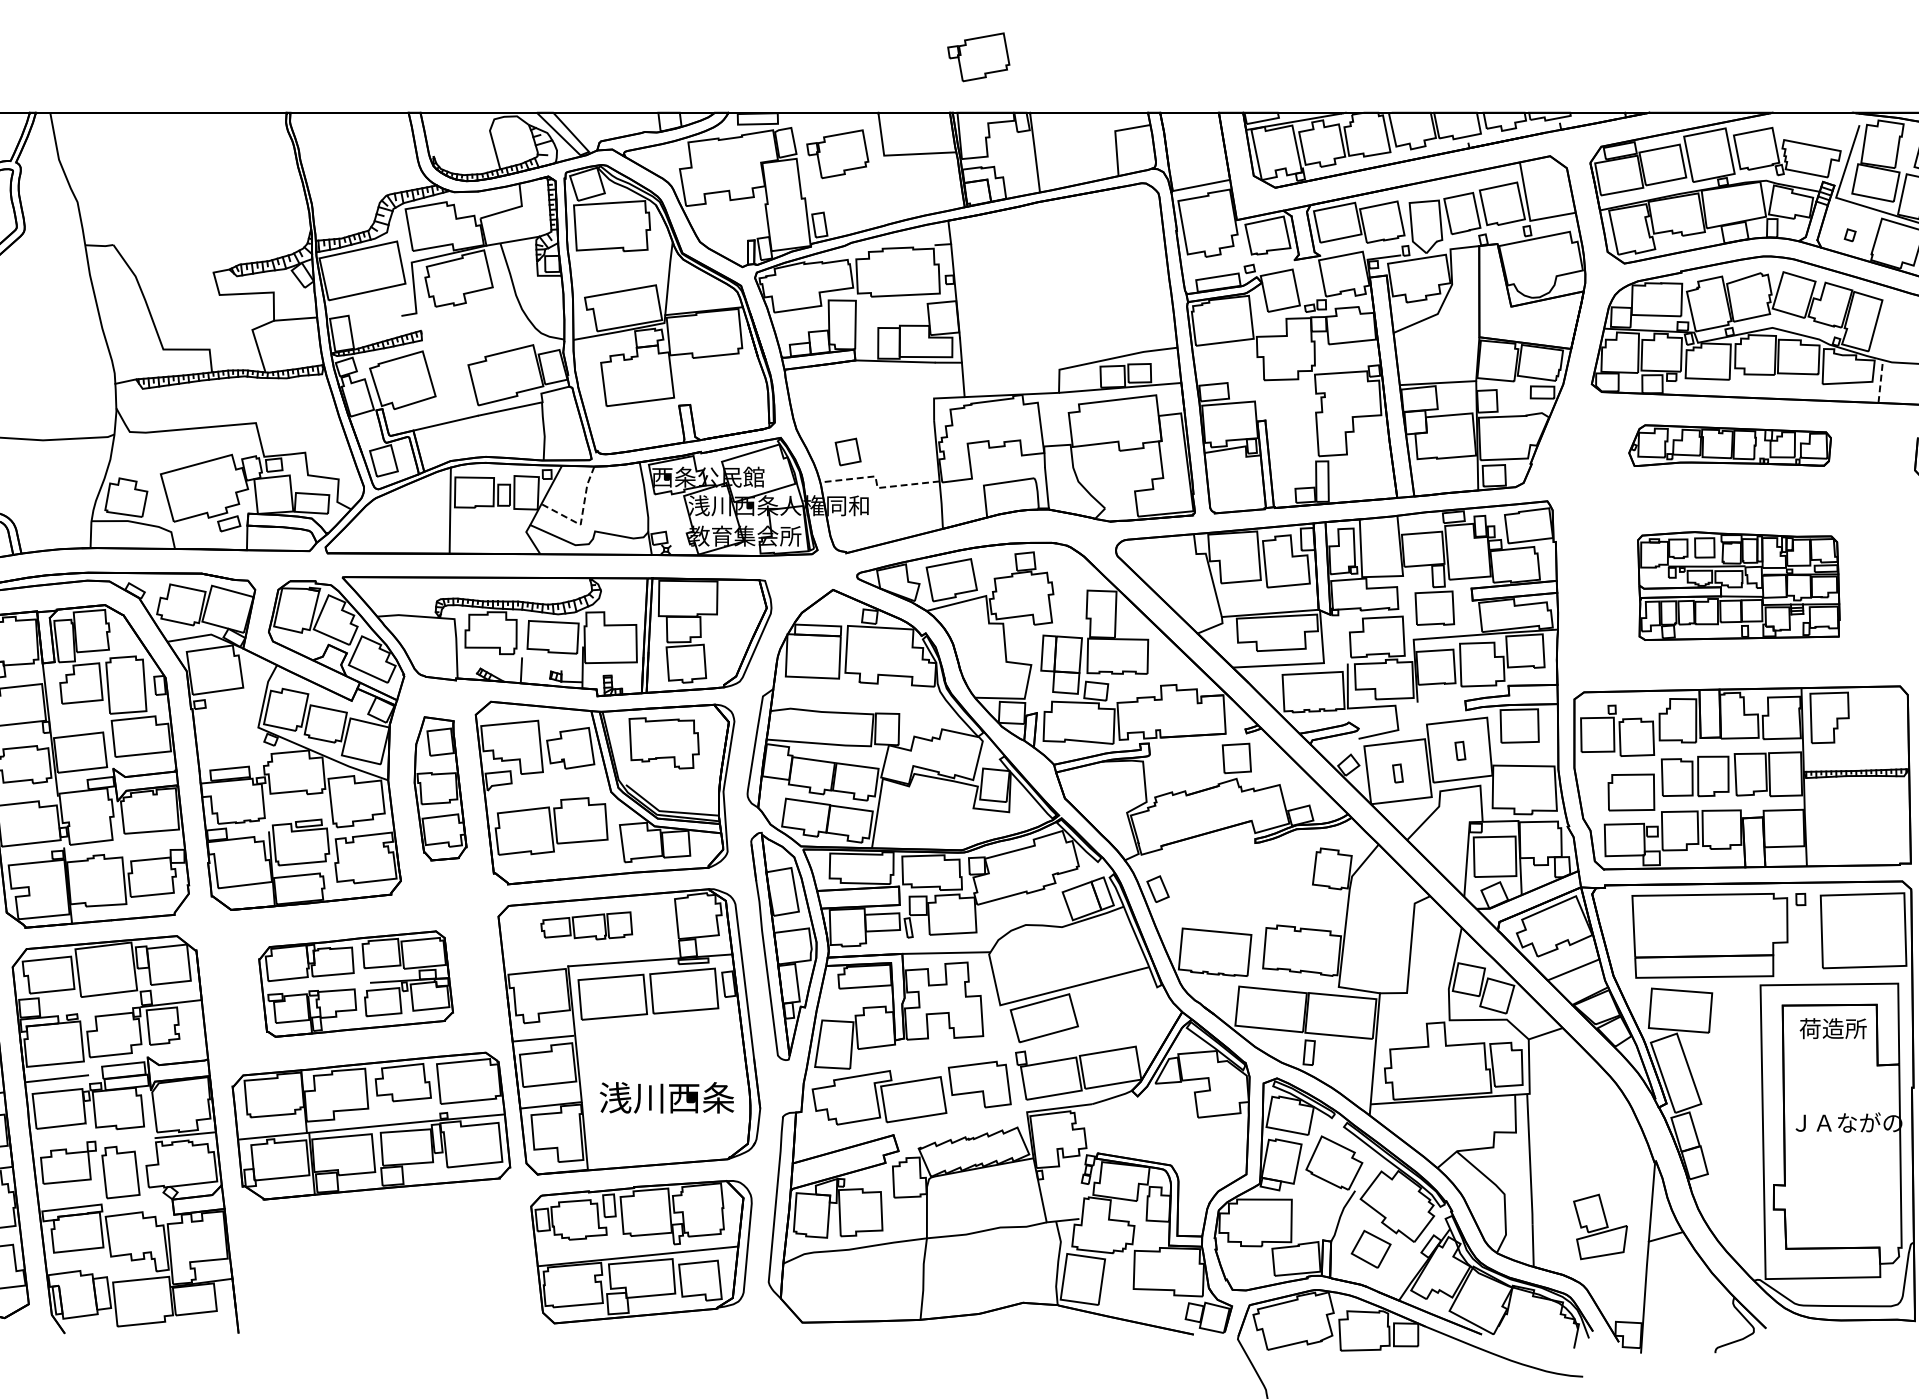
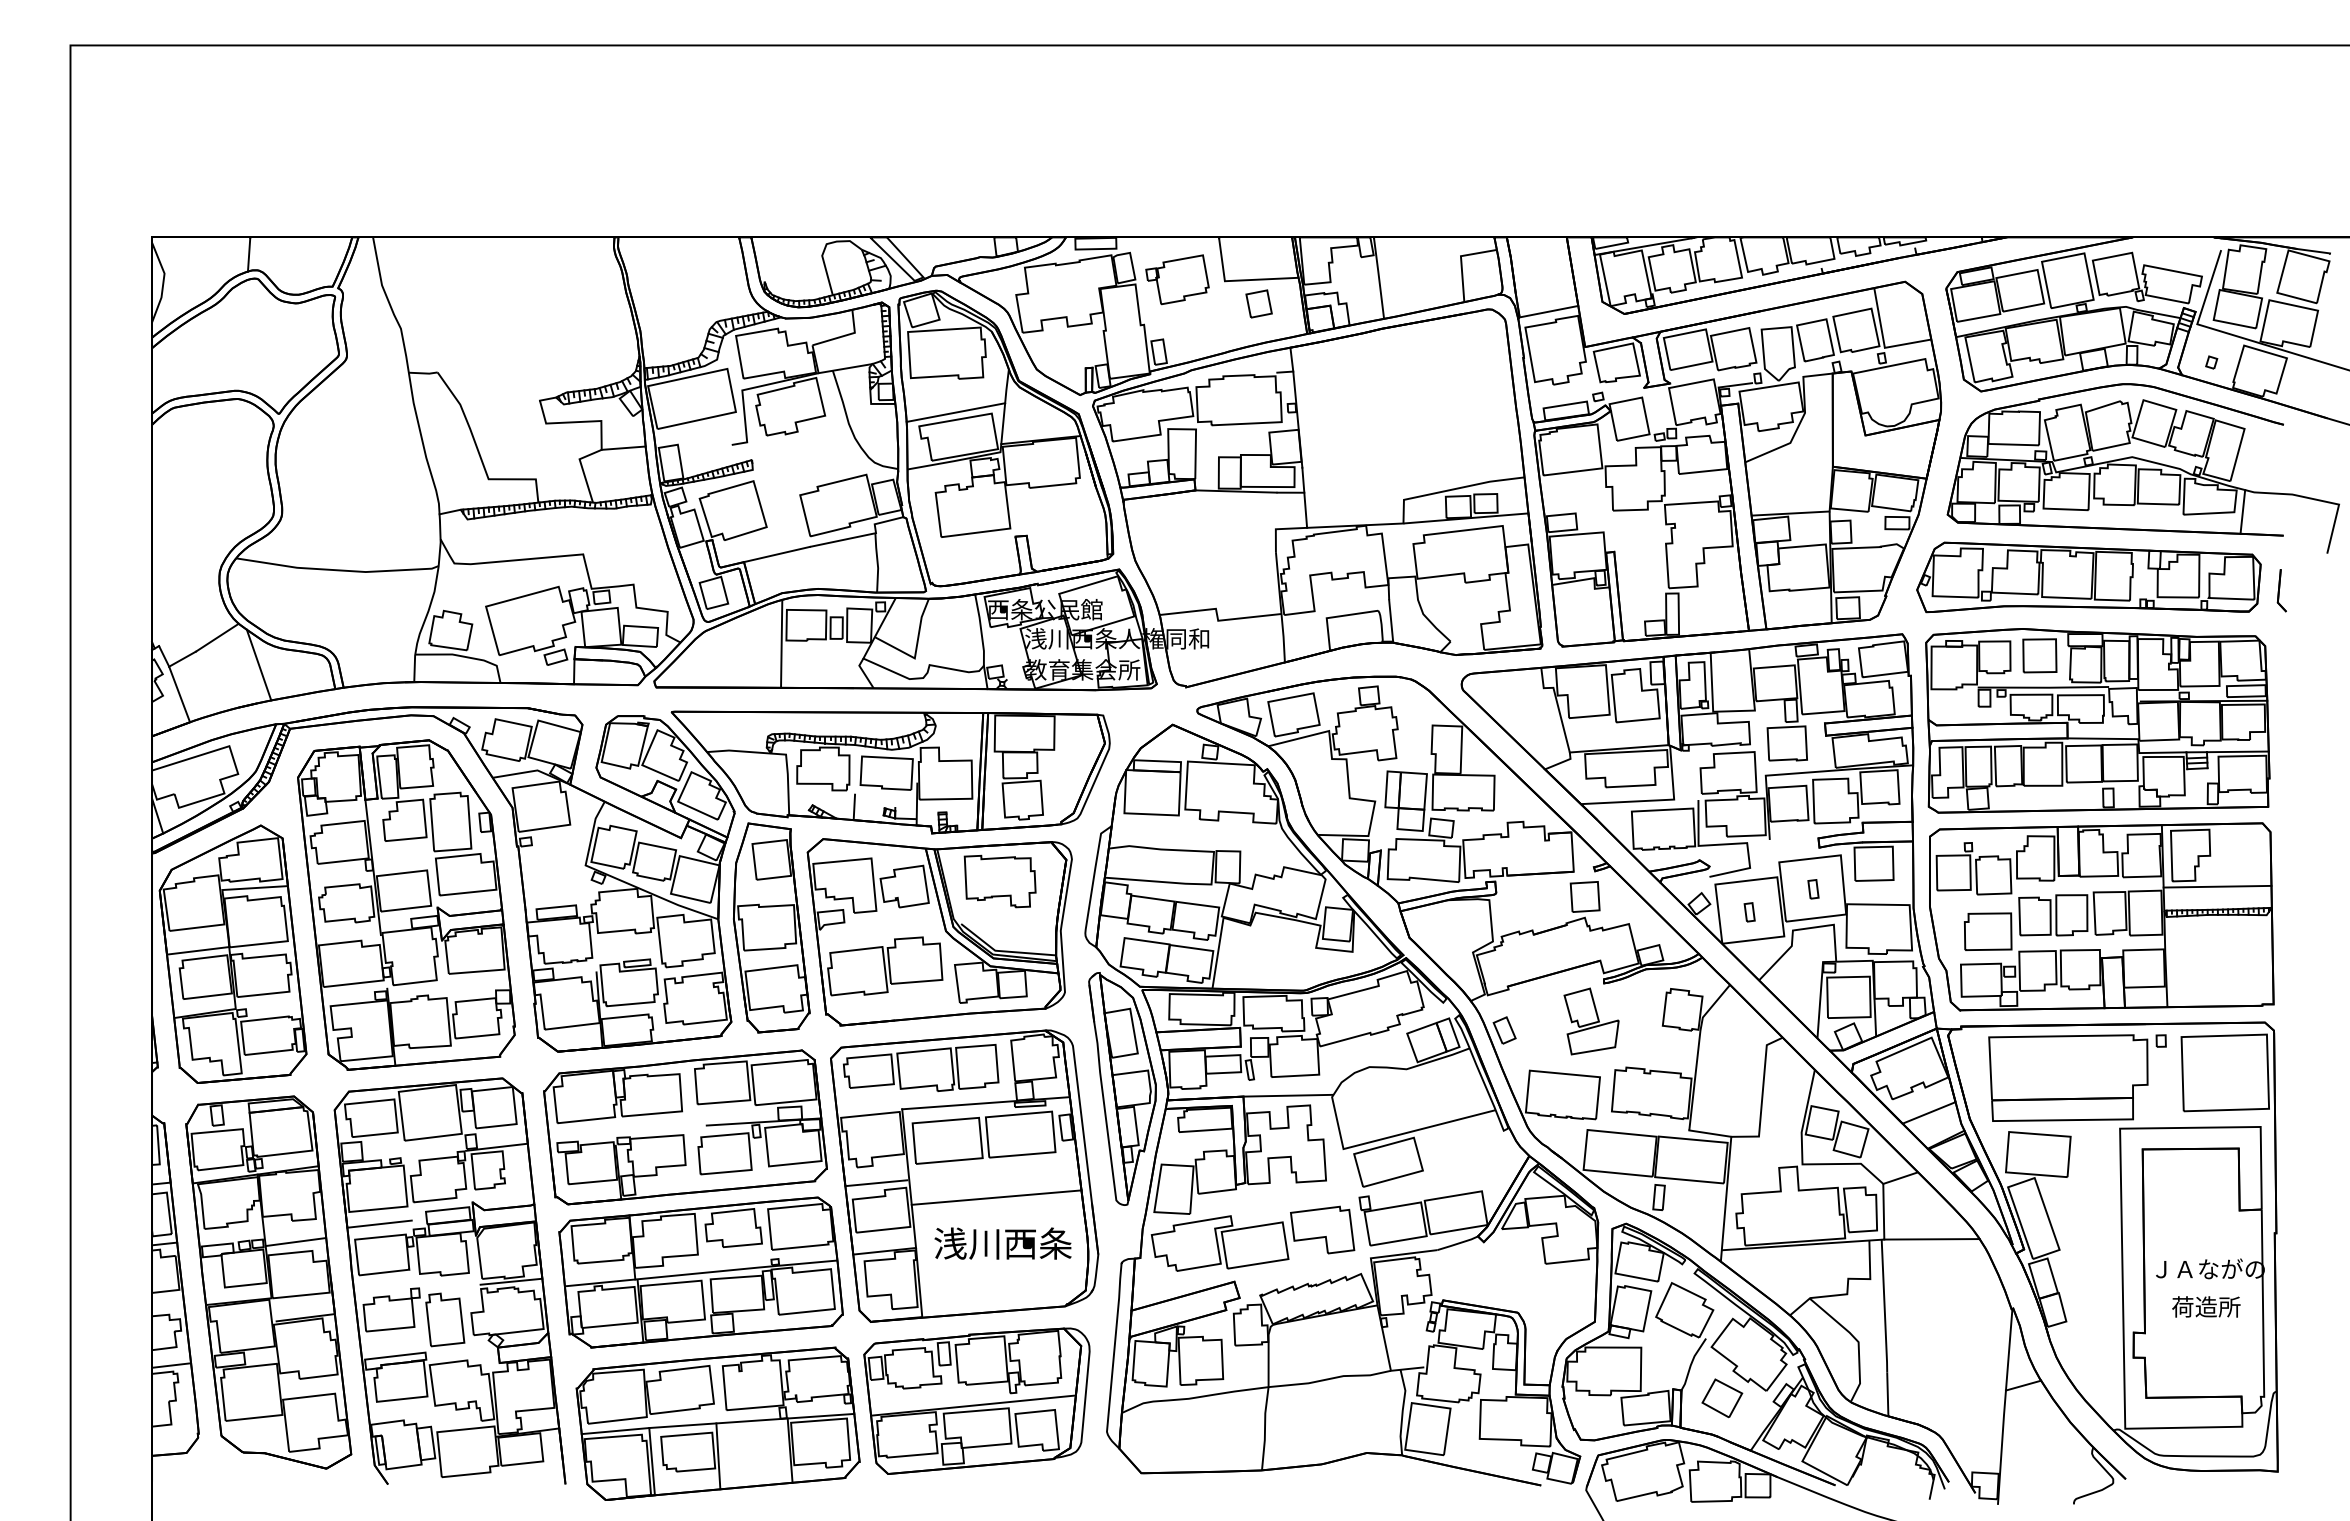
part: (978, 57) -> (1321, 180), removed
line: (620, 284) -> (955, 412), added
line: (1880, 381) -> (2242, 511), dashed -> solid
part: (1729, 445) -> (2088, 577), size x1.67
part: (847, 451) -> (1258, 303), moved
line: (876, 485) -> (1217, 618), dashed -> solid
line: (582, 517) -> (916, 650), dashed -> solid
part: (1738, 585) -> (2097, 720), size x1.67
line: (1855, 748) -> (2217, 886), added
part: (440, 788) -> (771, 927), size x1.43
part: (586, 925) -> (920, 1067), size x1.67
part: (356, 984) -> (685, 1127), size x1.43
text: (1833, 1028) -> (2206, 1306), moved
line: (660, 1052) -> (996, 1197), added
line: (1575, 1093) -> (1931, 1239), added
part: (1600, 1226) -> (1591, 1021), moved
part: (387, 1273) -> (717, 1423), added

